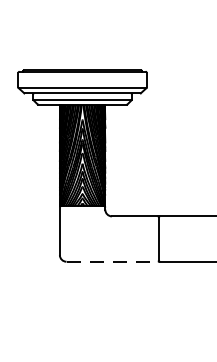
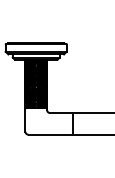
line: (112, 261) -> (50, 134), dashed -> solid

